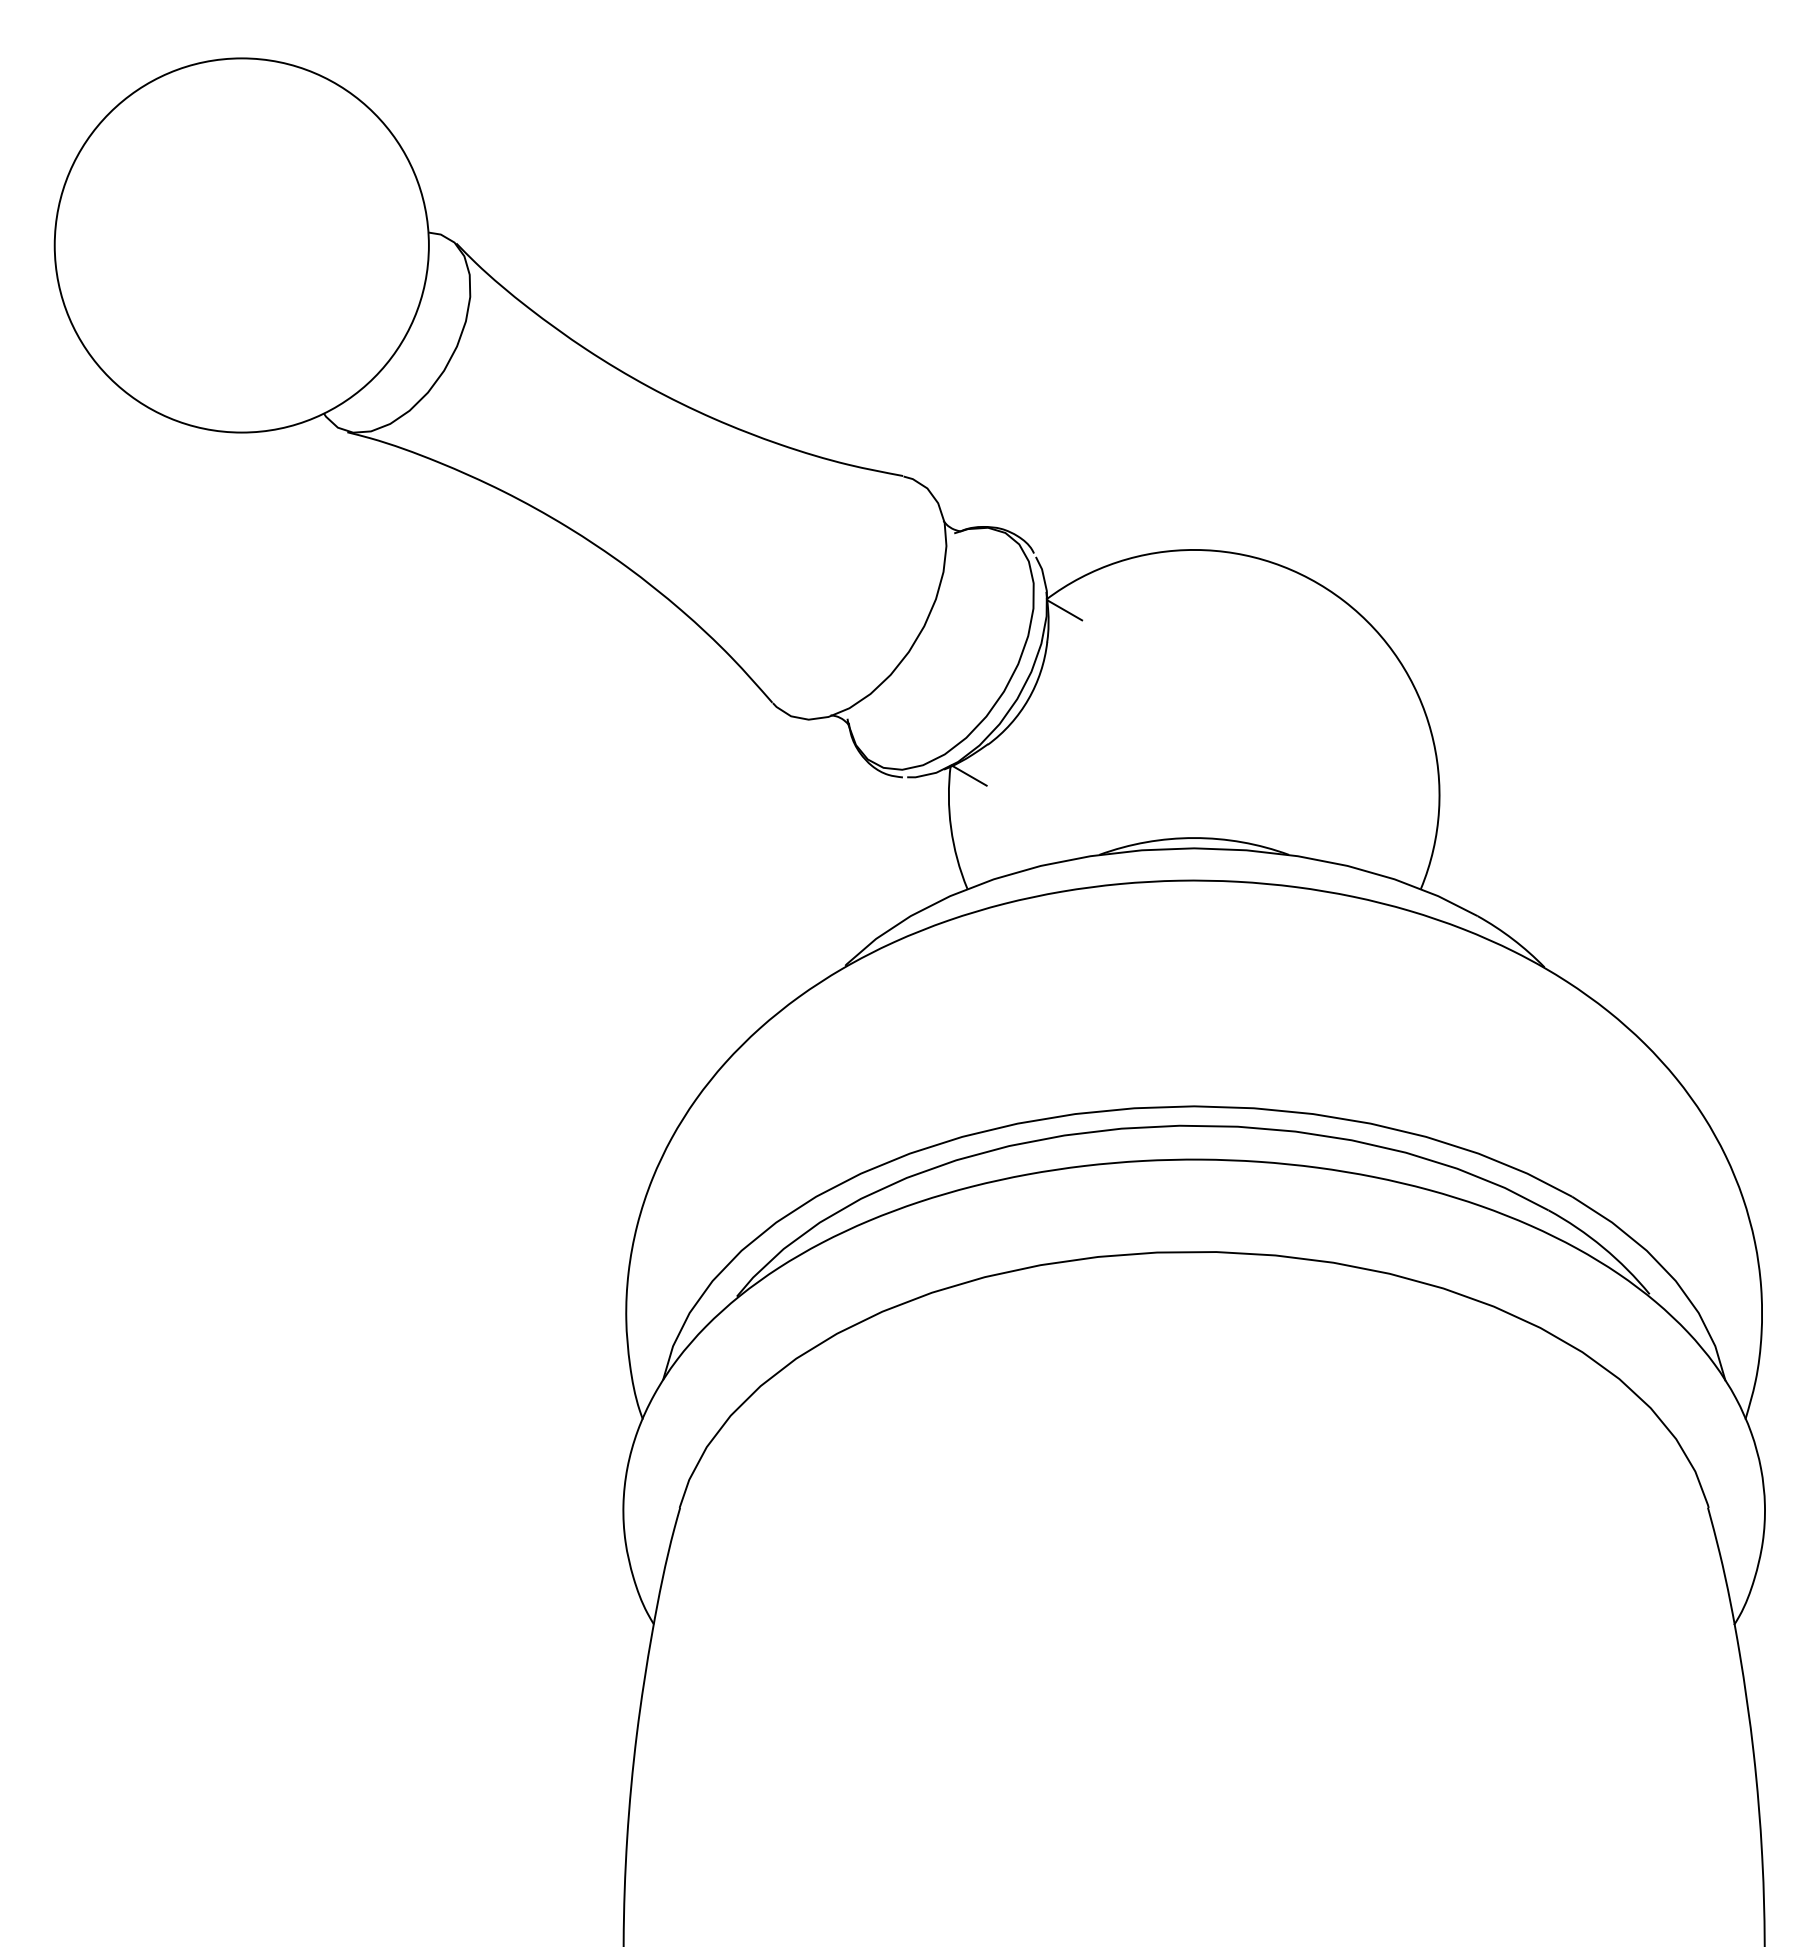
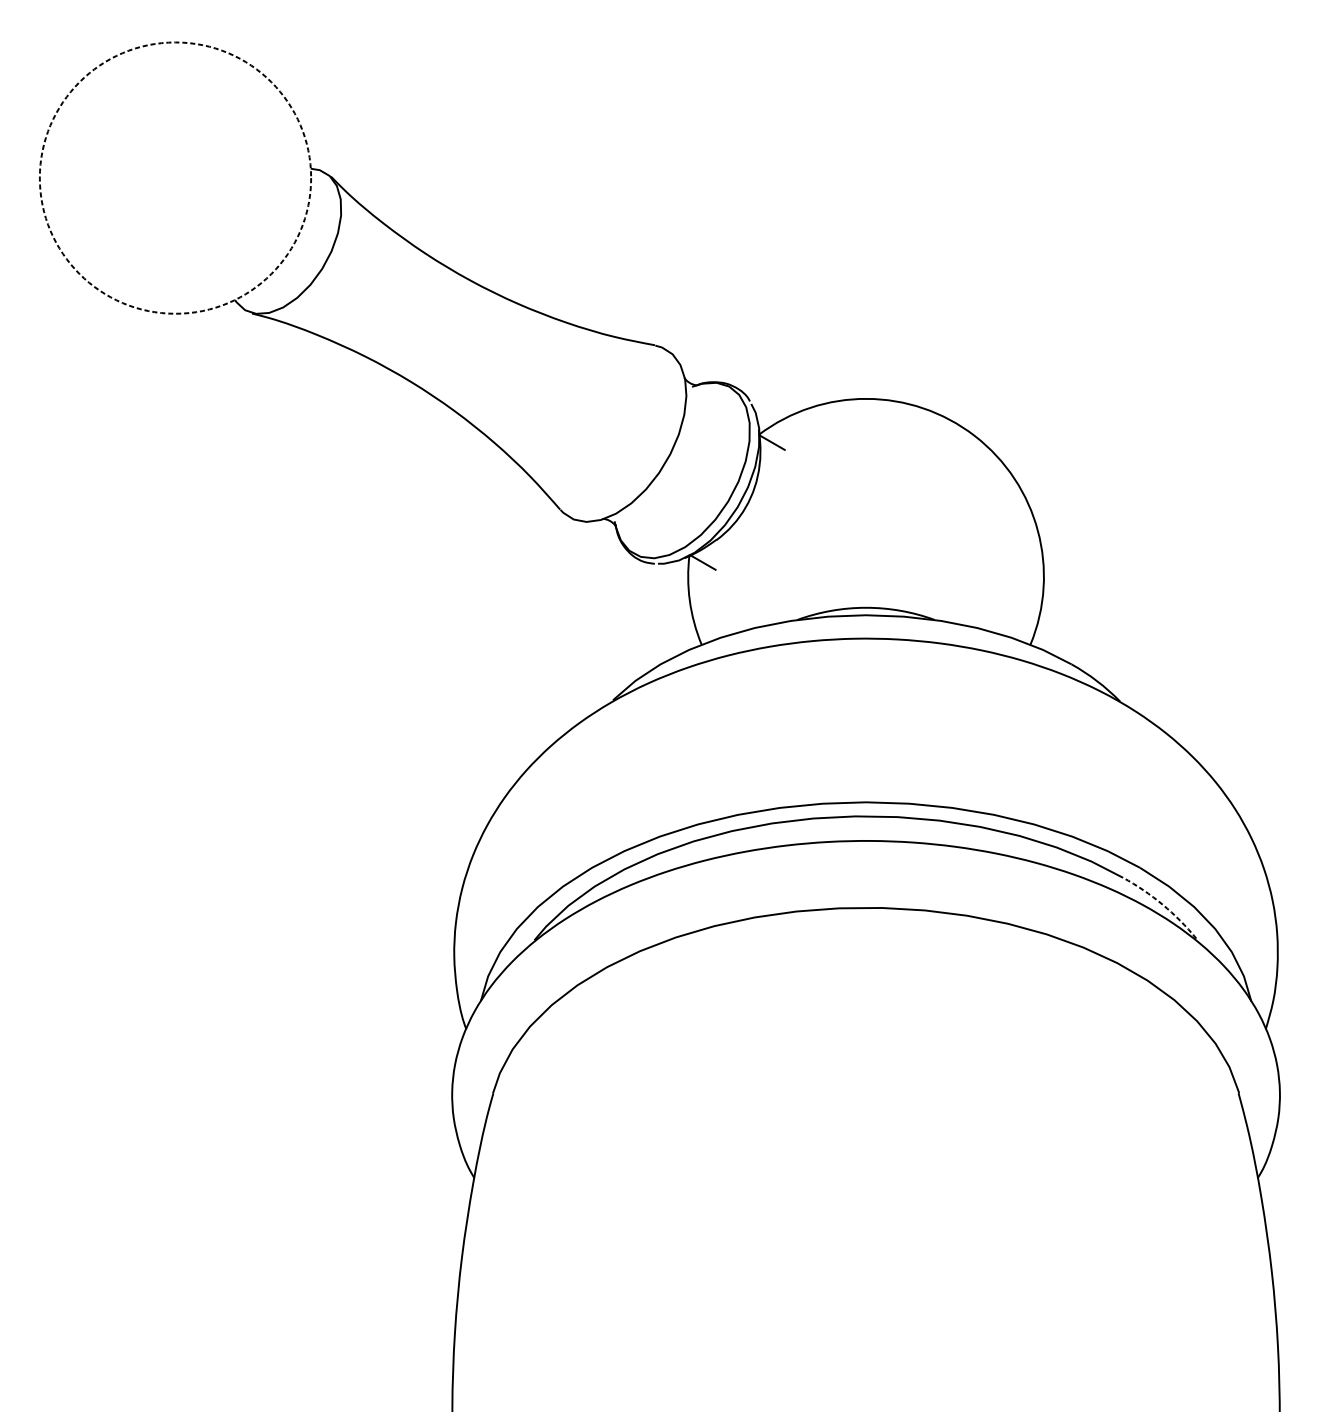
circle: (241, 245) -> (175, 178), solid -> dashed
arc: (1603, 1247) -> (1162, 904), solid -> dashed

